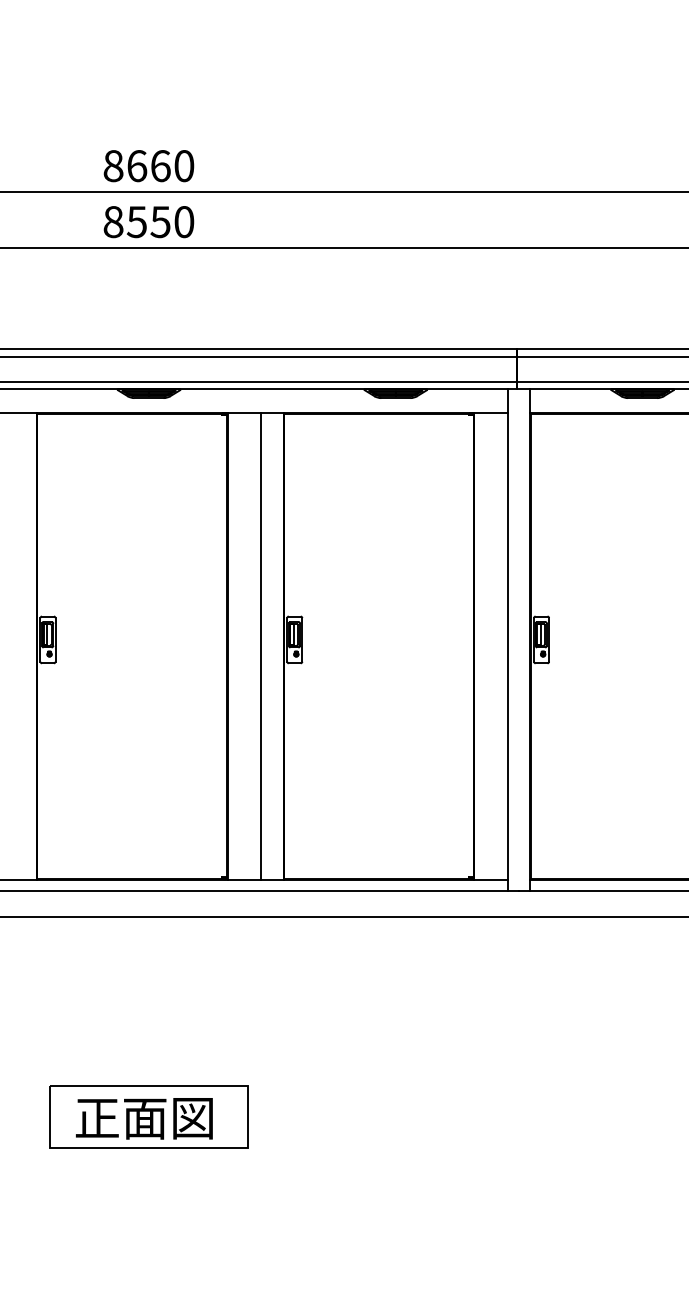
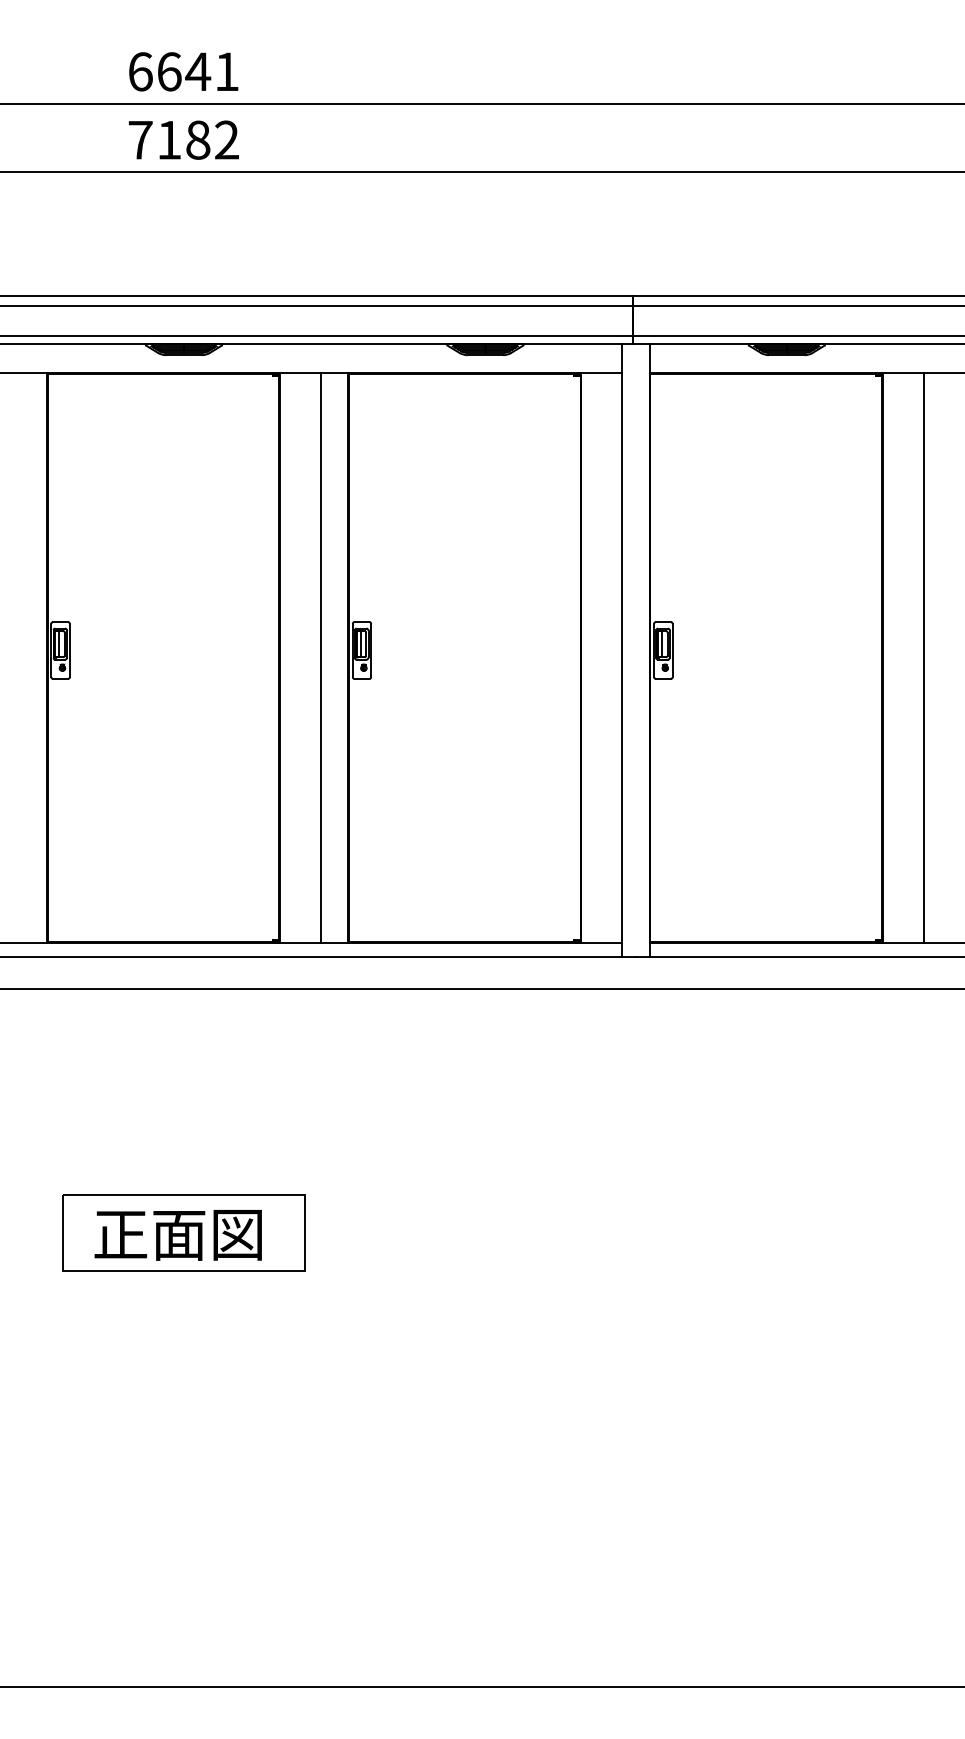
text: (148, 165) -> (183, 71), 8660 -> 6641
text: (148, 221) -> (183, 139), 8550 -> 7182

